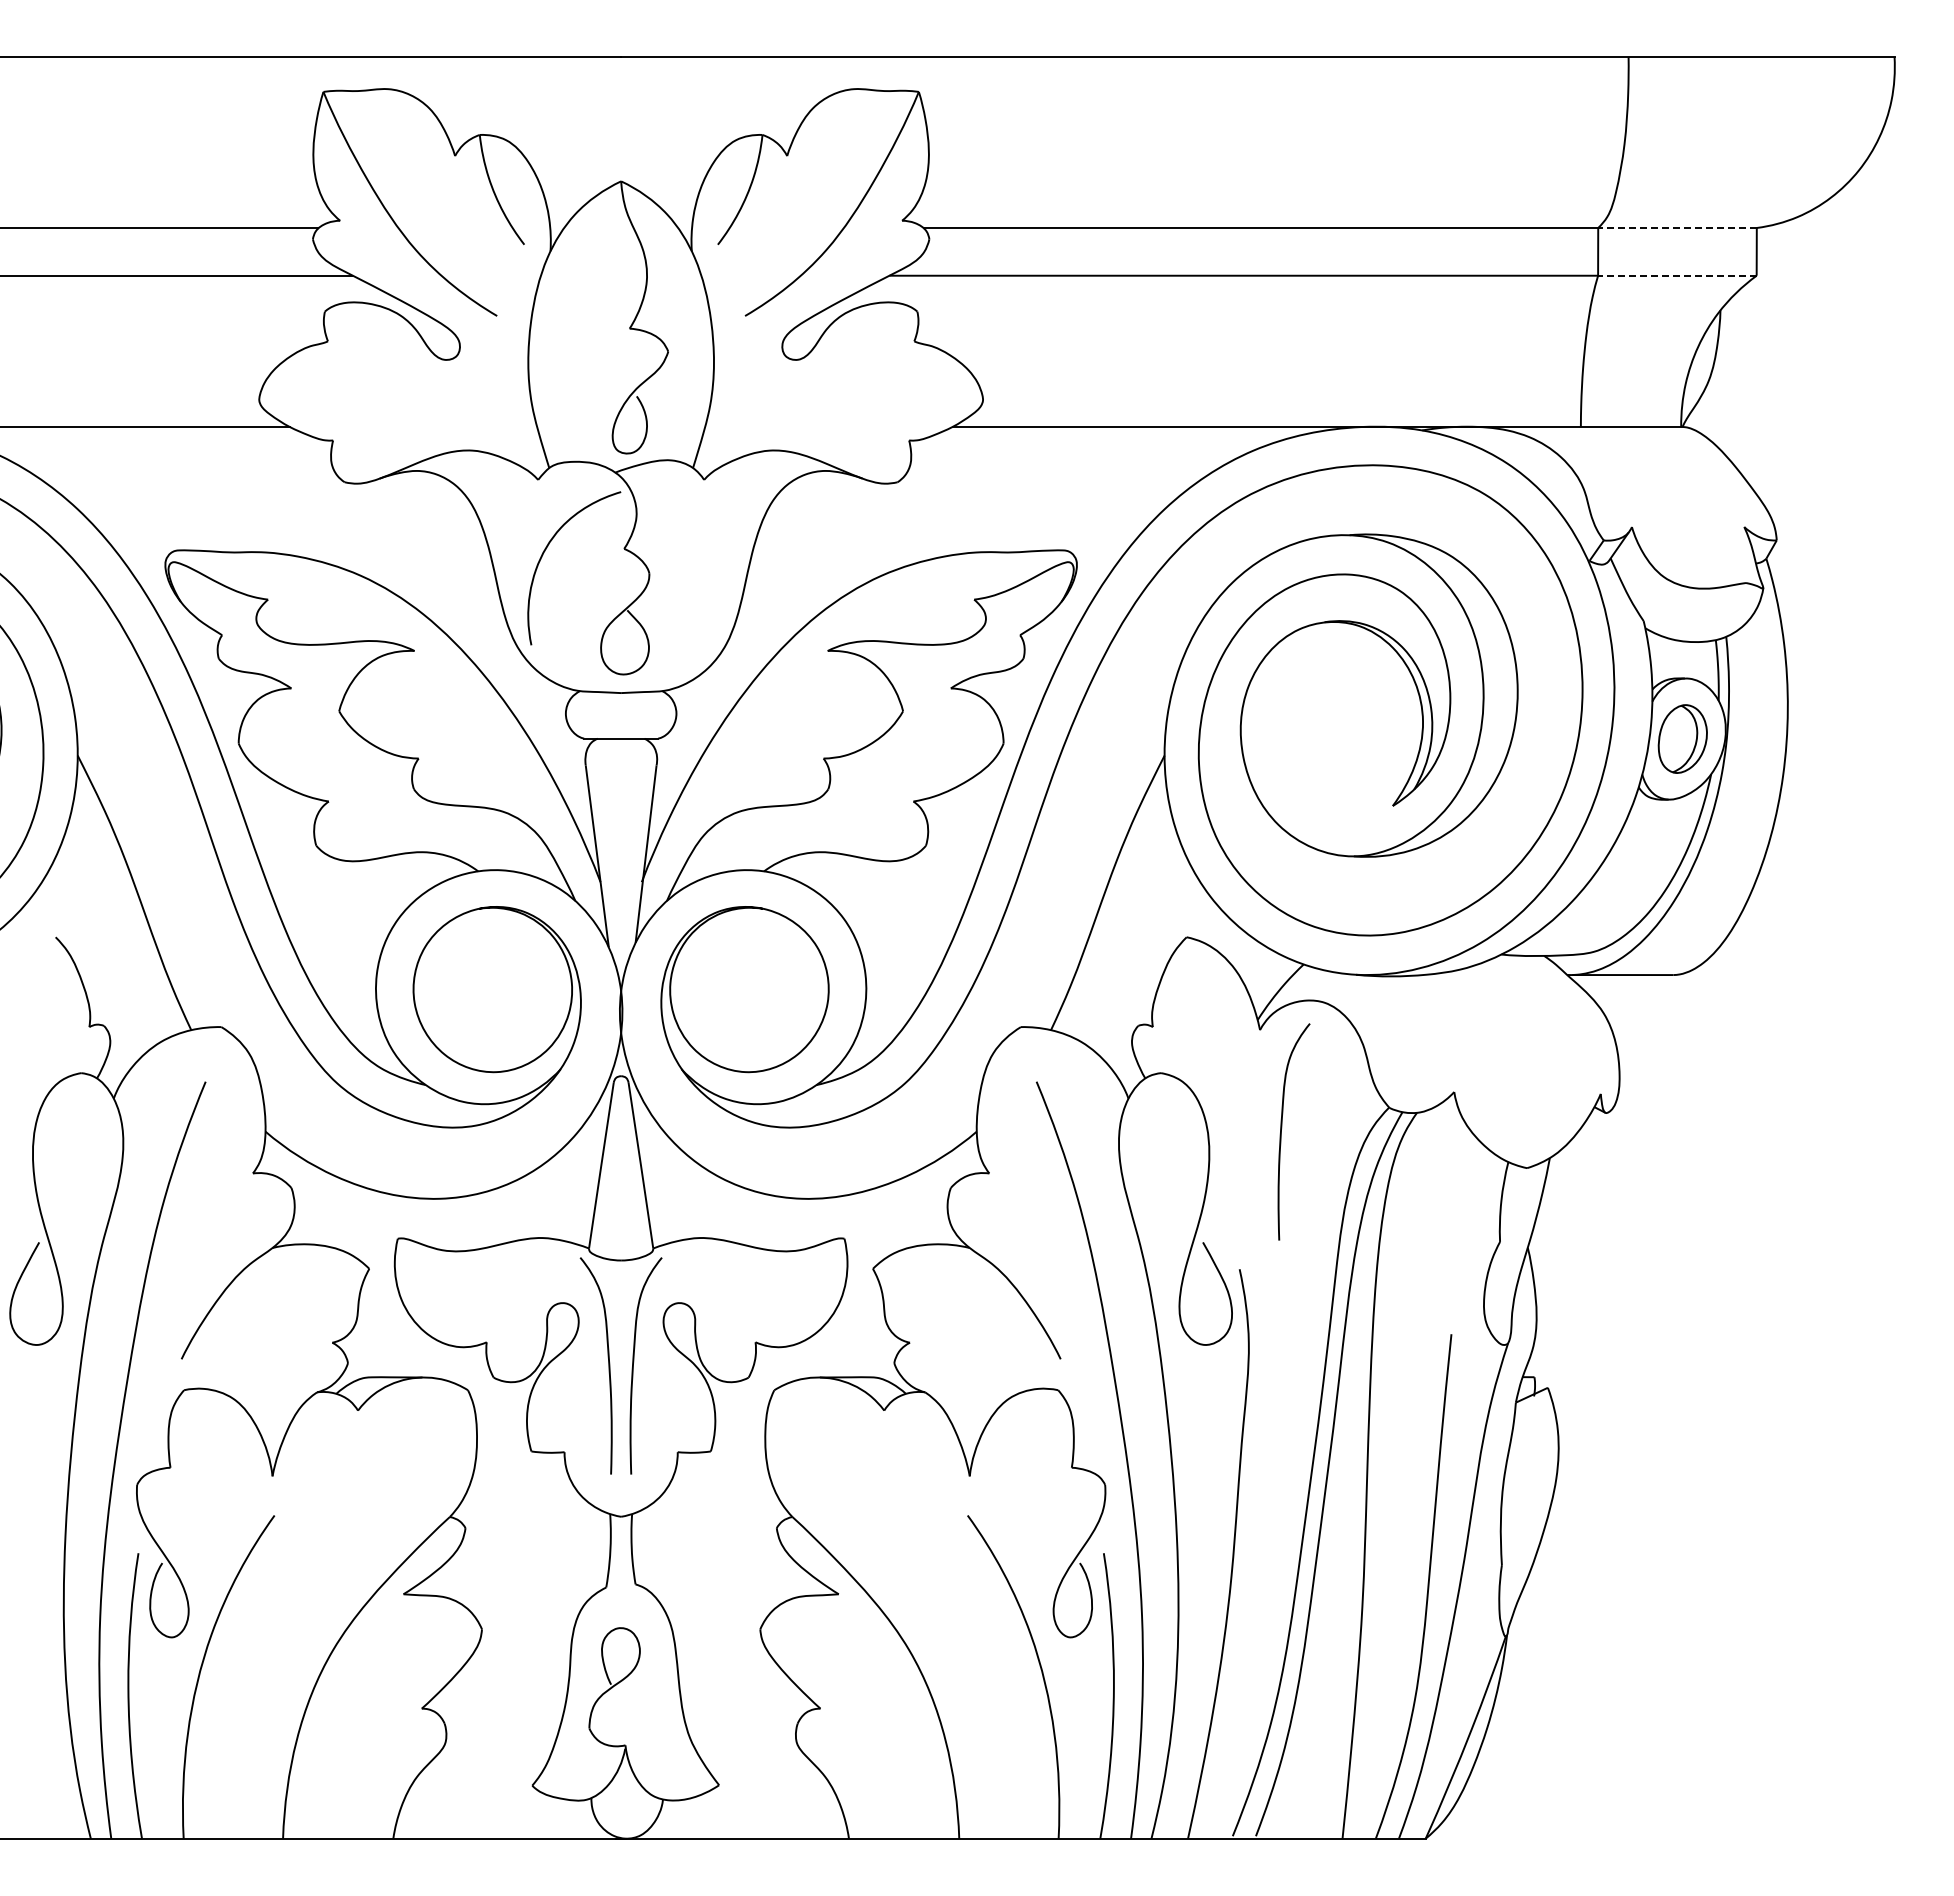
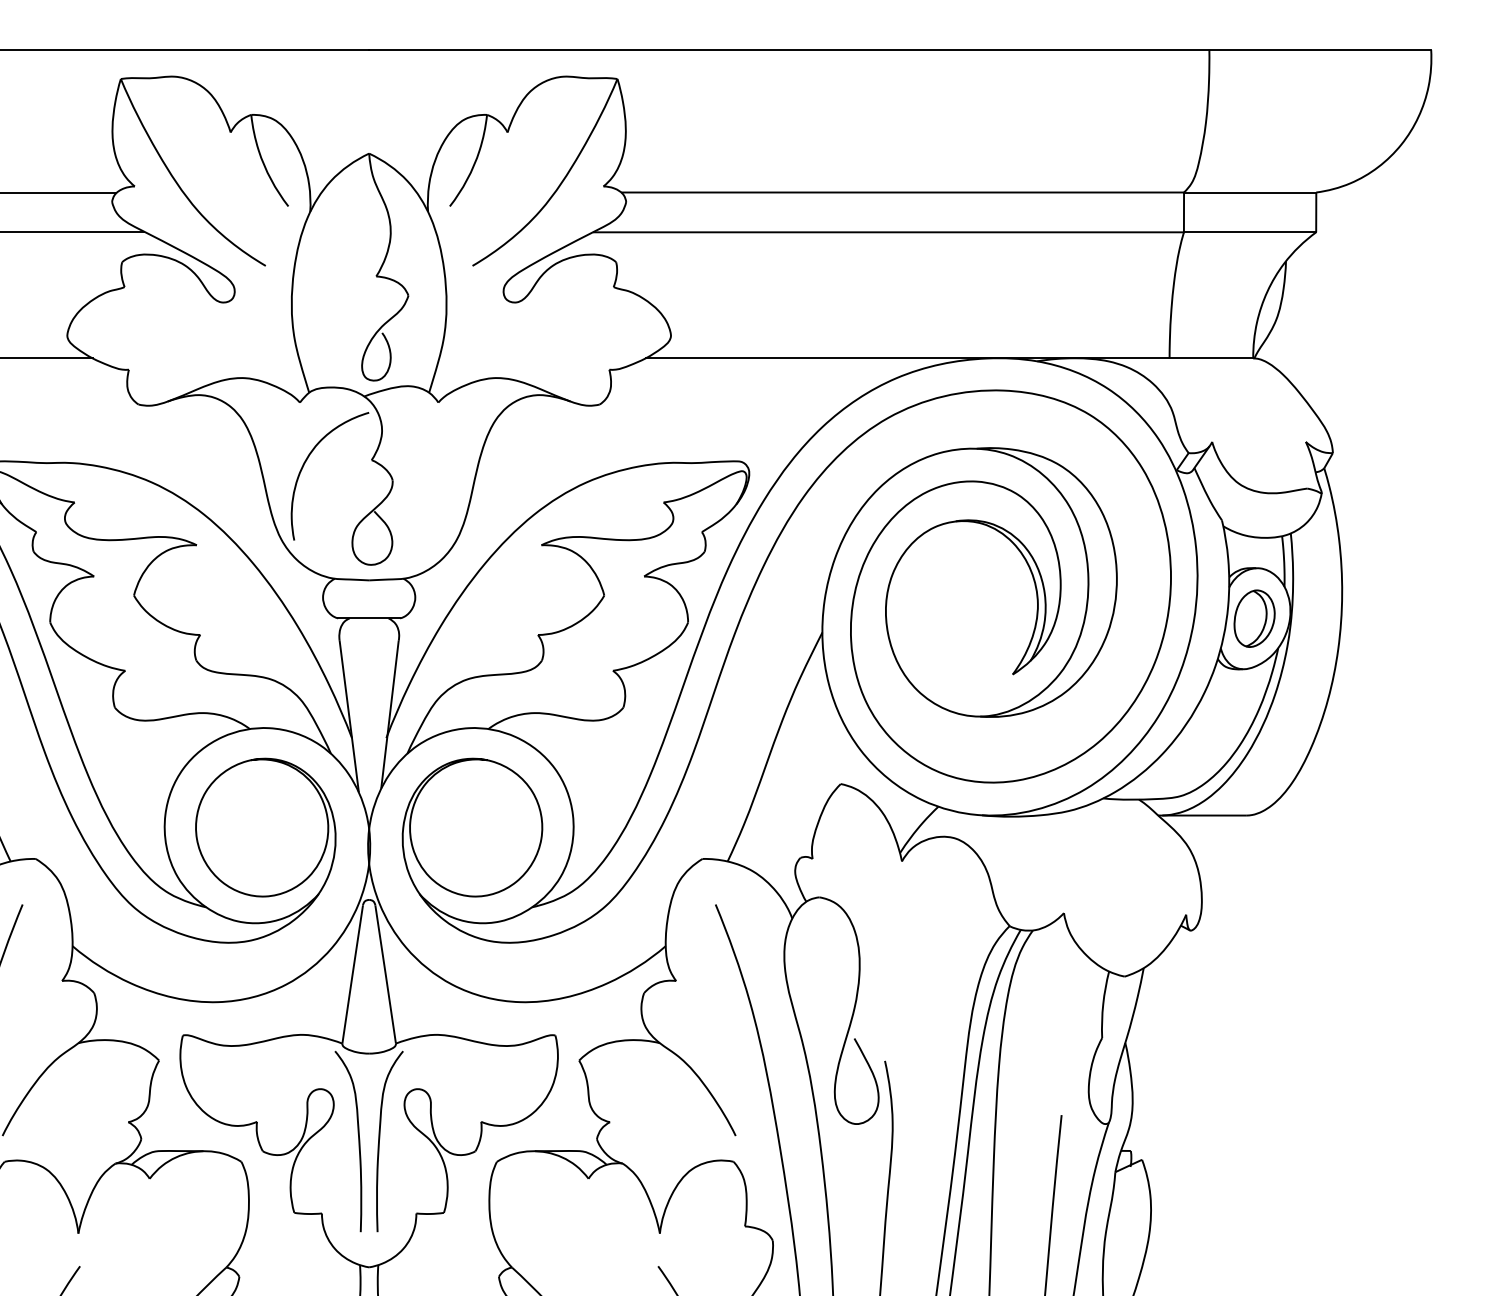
line: (1677, 228) -> (1250, 192), dashed -> solid
line: (1676, 275) -> (1249, 232), dashed -> solid
curve: (1282, 1128) -> (920, 943), removed

